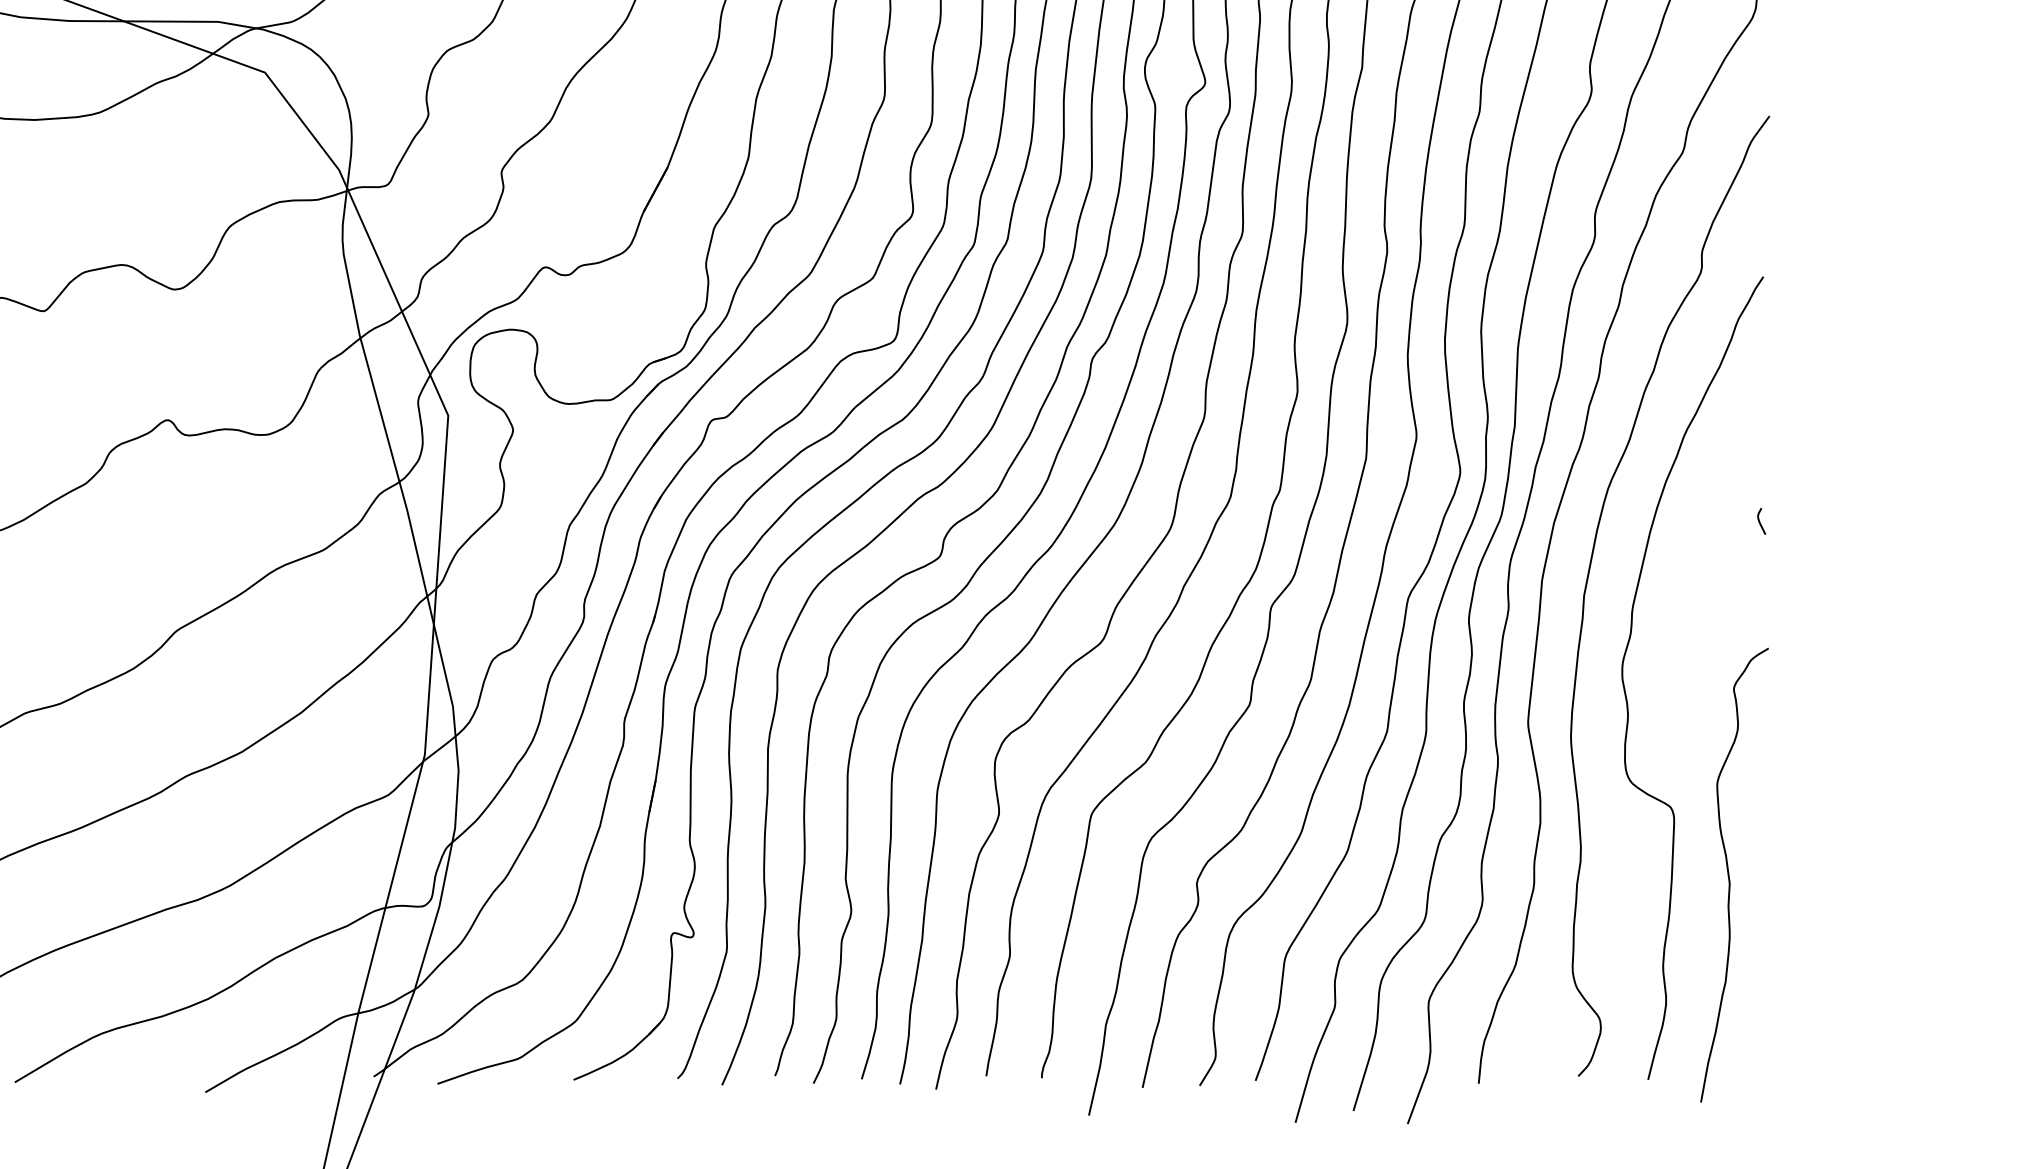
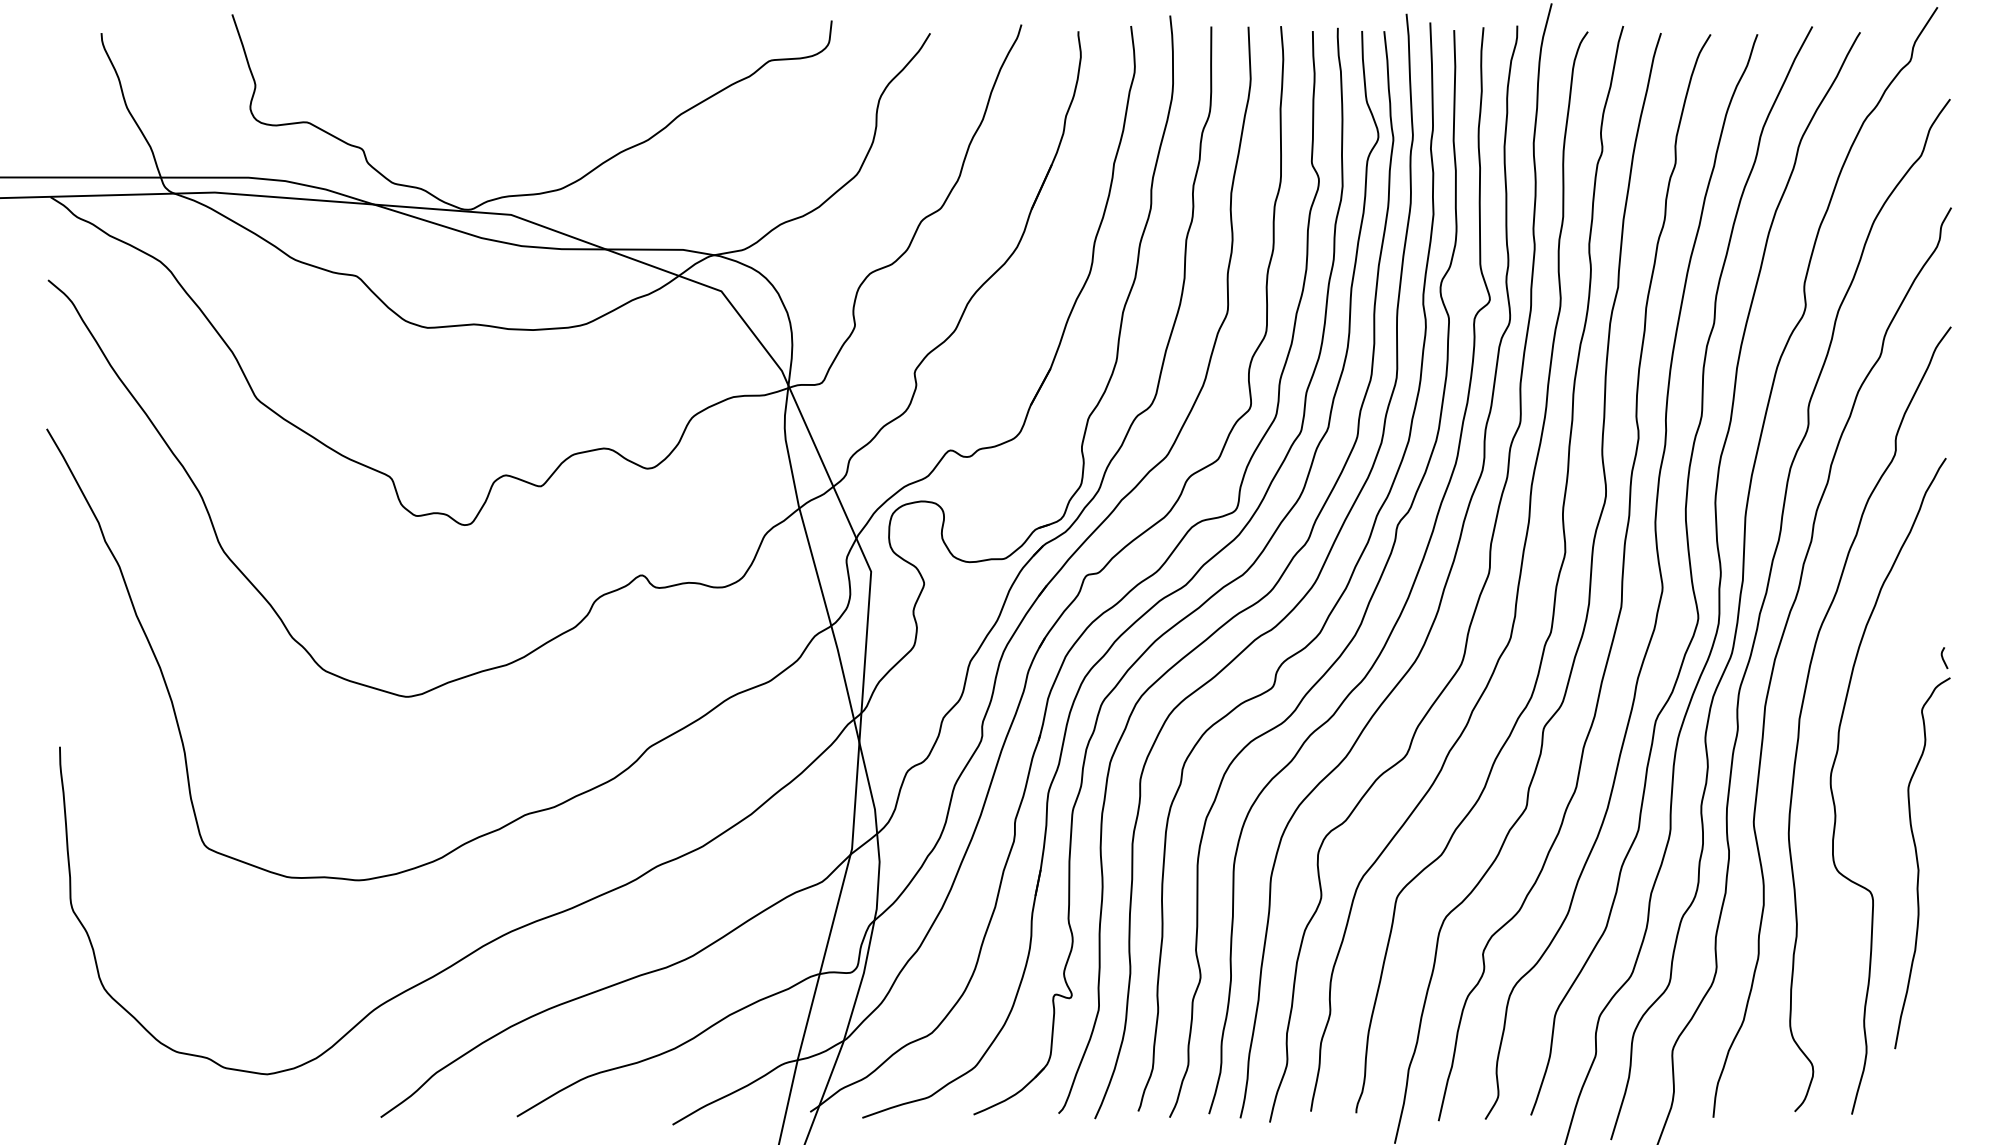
curve: (1729, 875) -> (1918, 863), moved

